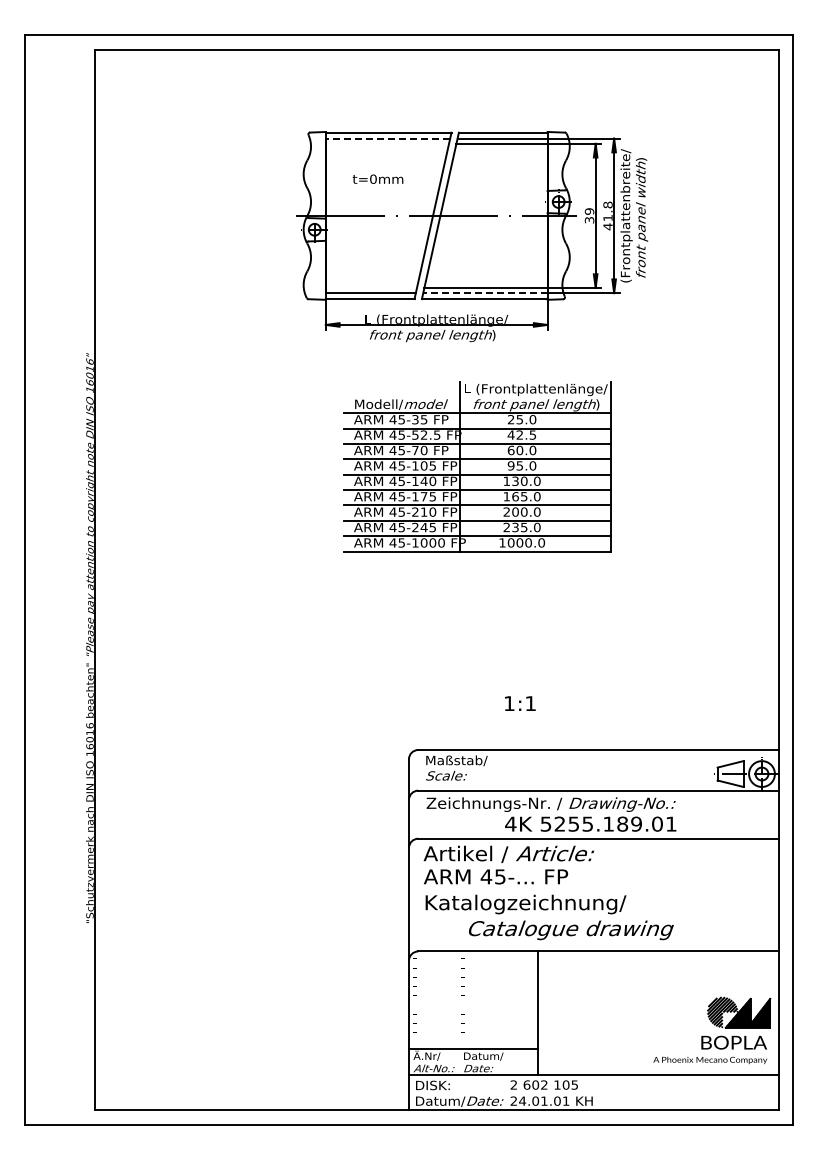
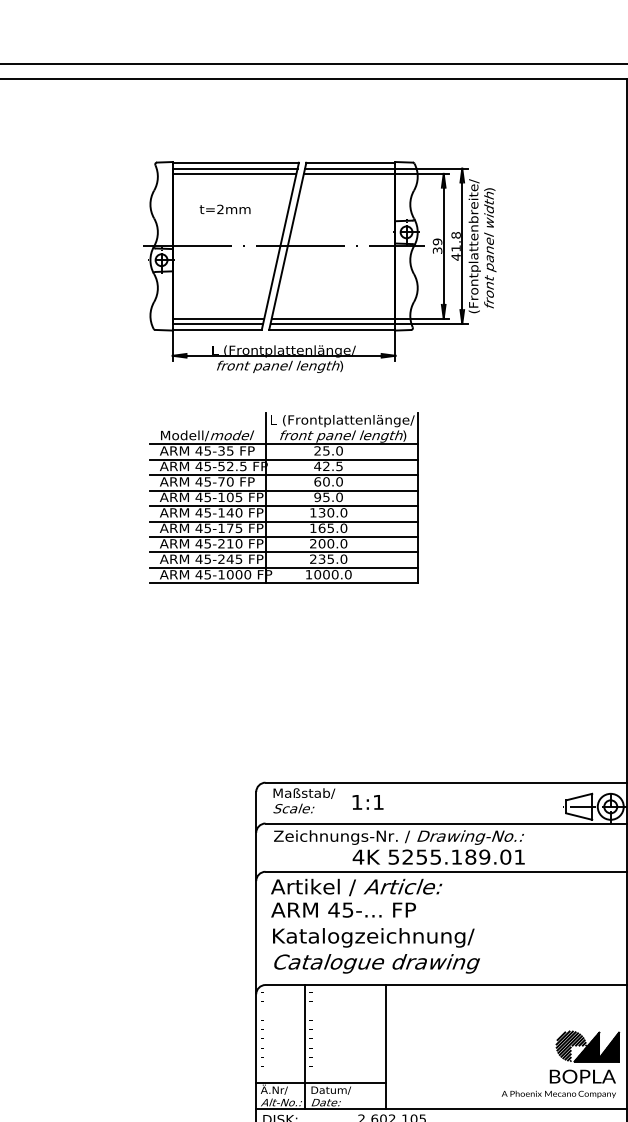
line: (387, 138) -> (234, 168), dashed -> solid
line: (387, 143) -> (234, 173), added
text: (373, 178) -> (220, 208), t=0mm -> t=2mm
line: (371, 287) -> (218, 318), added
line: (484, 293) -> (332, 324), dashed -> solid
part: (477, 466) -> (283, 497), moved
text: (520, 703) -> (368, 802), moved
text: (571, 930) -> (377, 963), moved
line: (457, 1013) -> (304, 1047), added

